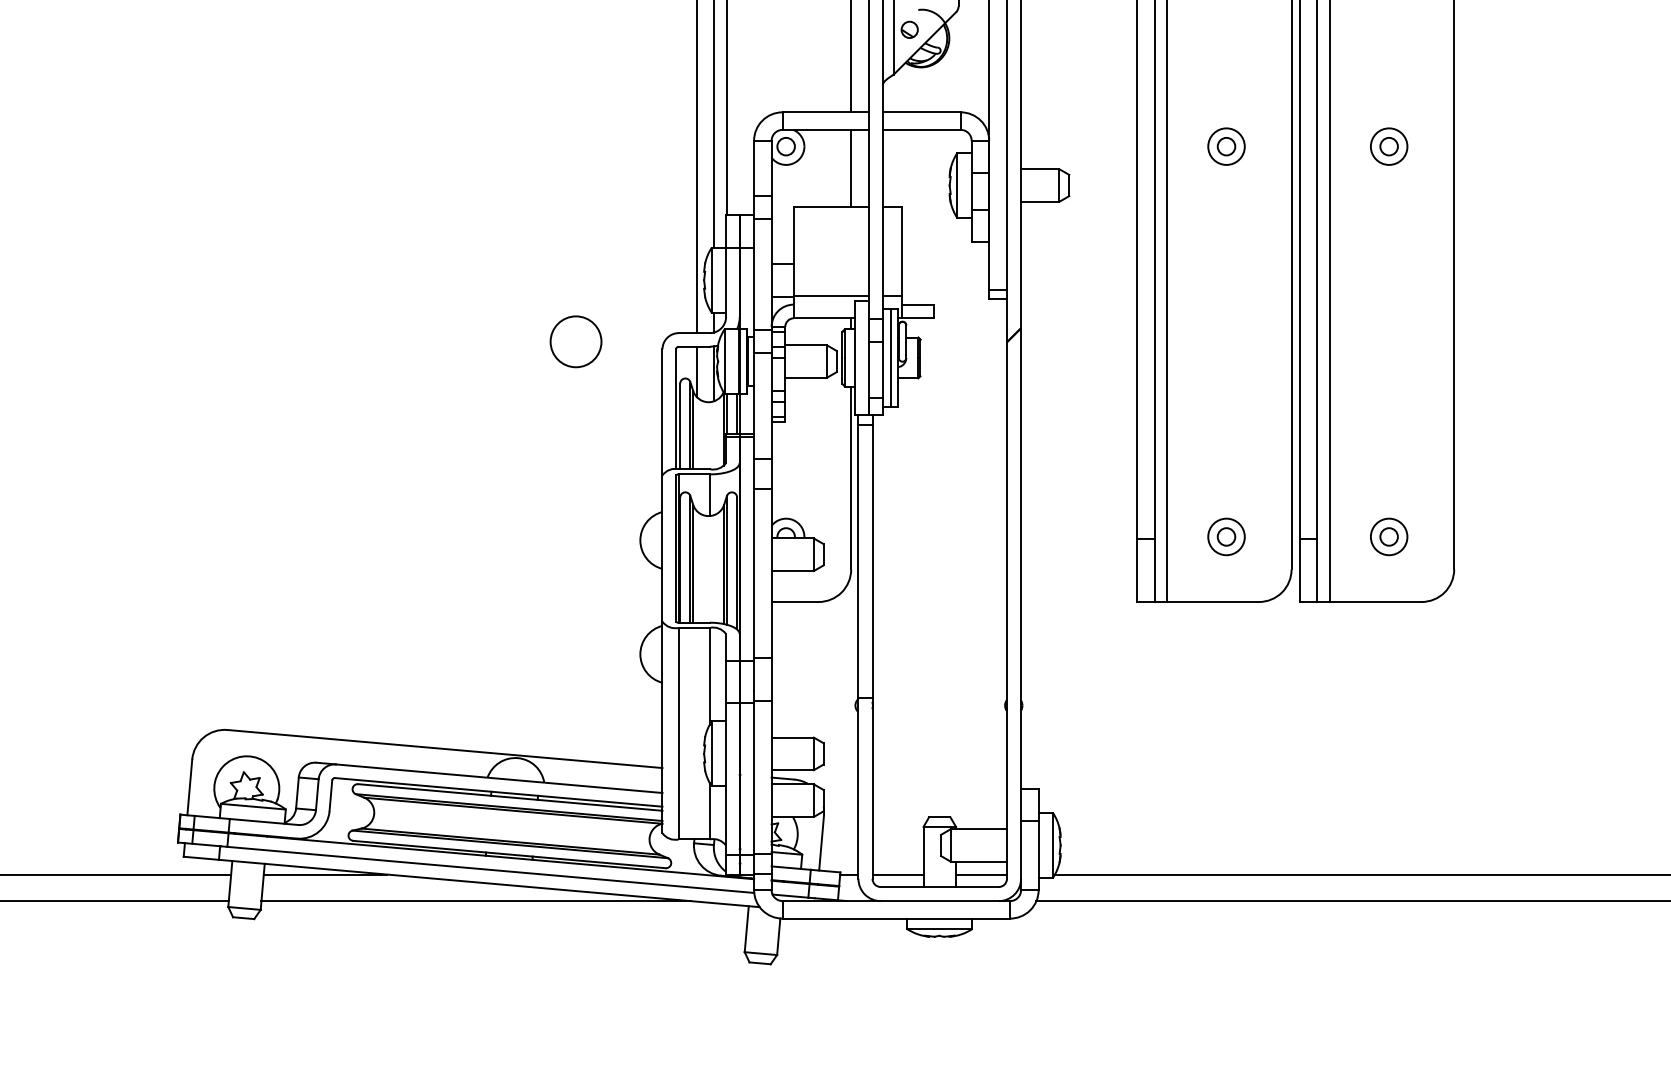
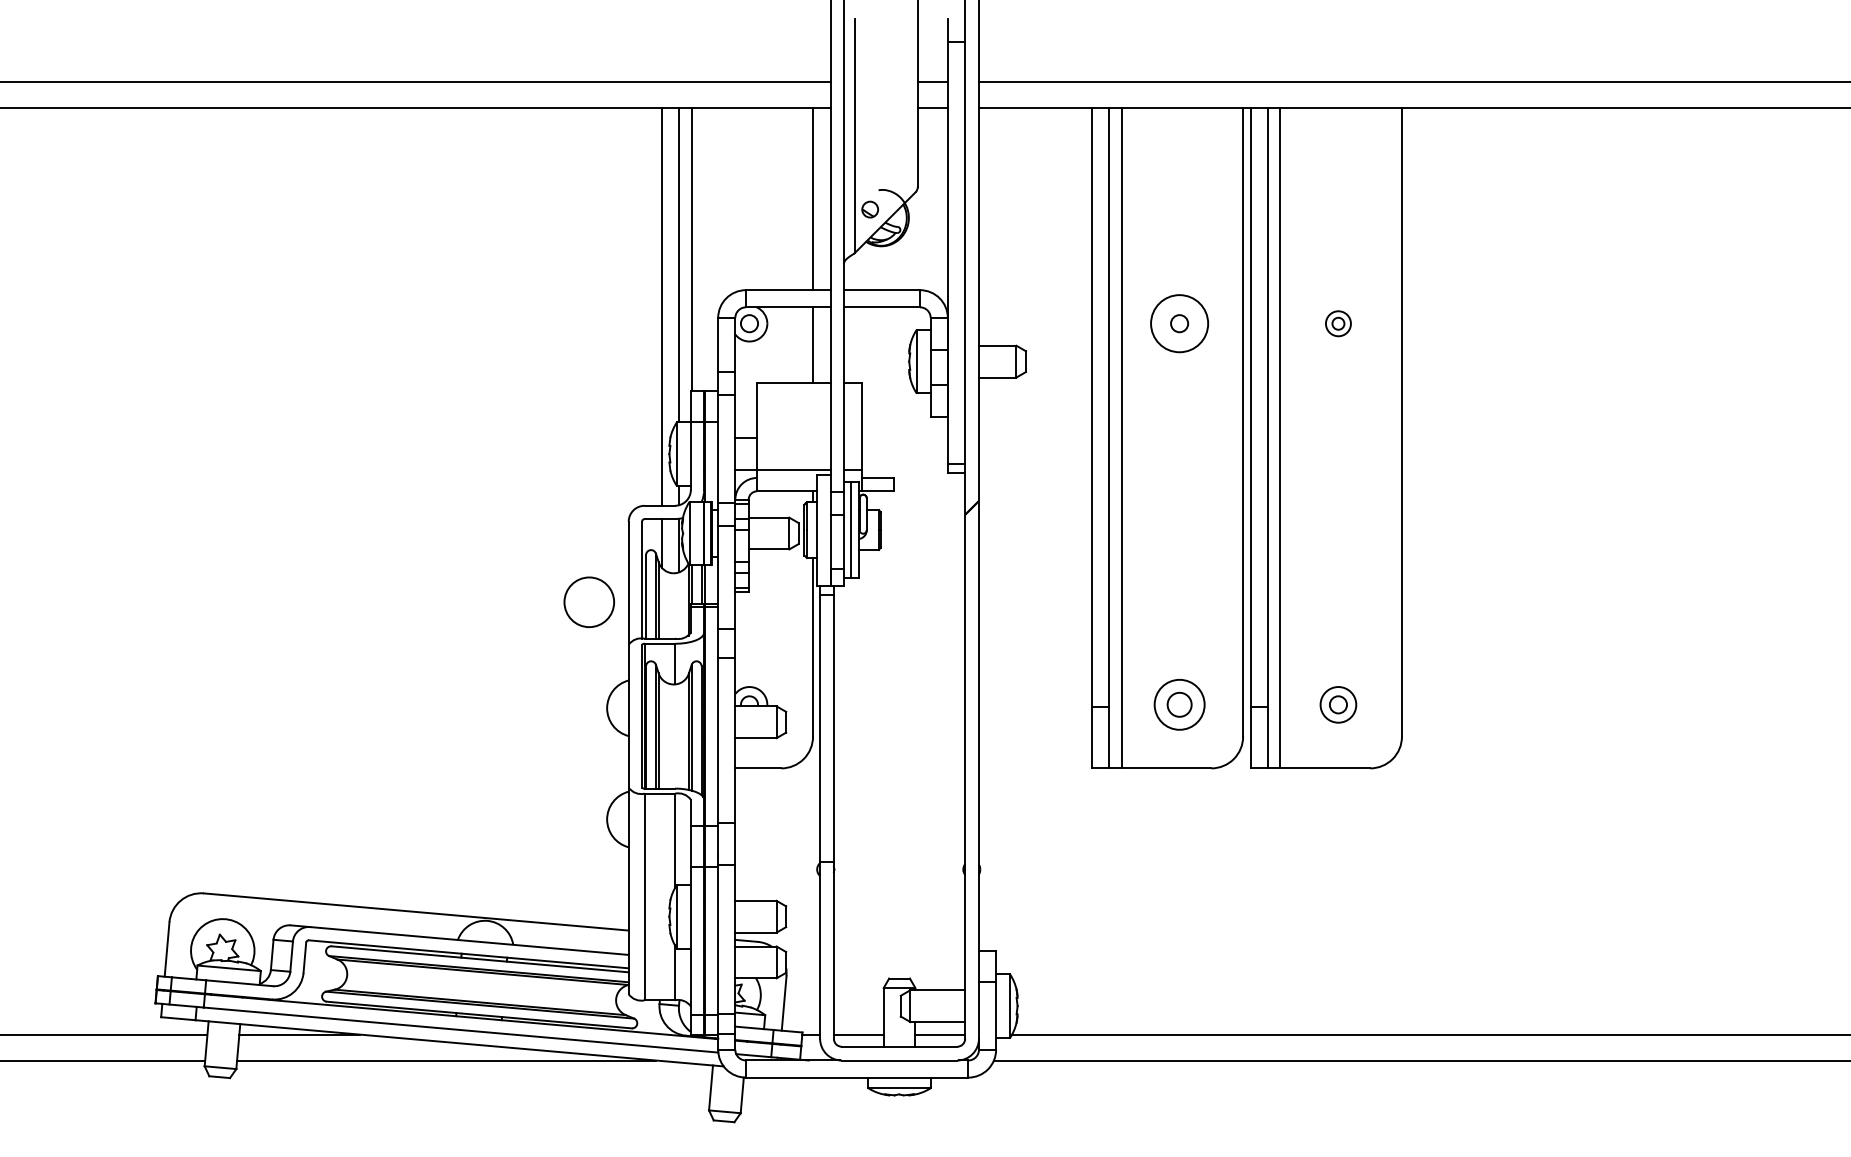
circle: (1226, 146) -> (1179, 323), size x1.6
part: (1389, 146) -> (1338, 323), size x0.7
circle: (575, 341) -> (588, 601), moved
part: (1226, 536) -> (1179, 704), size x1.4

